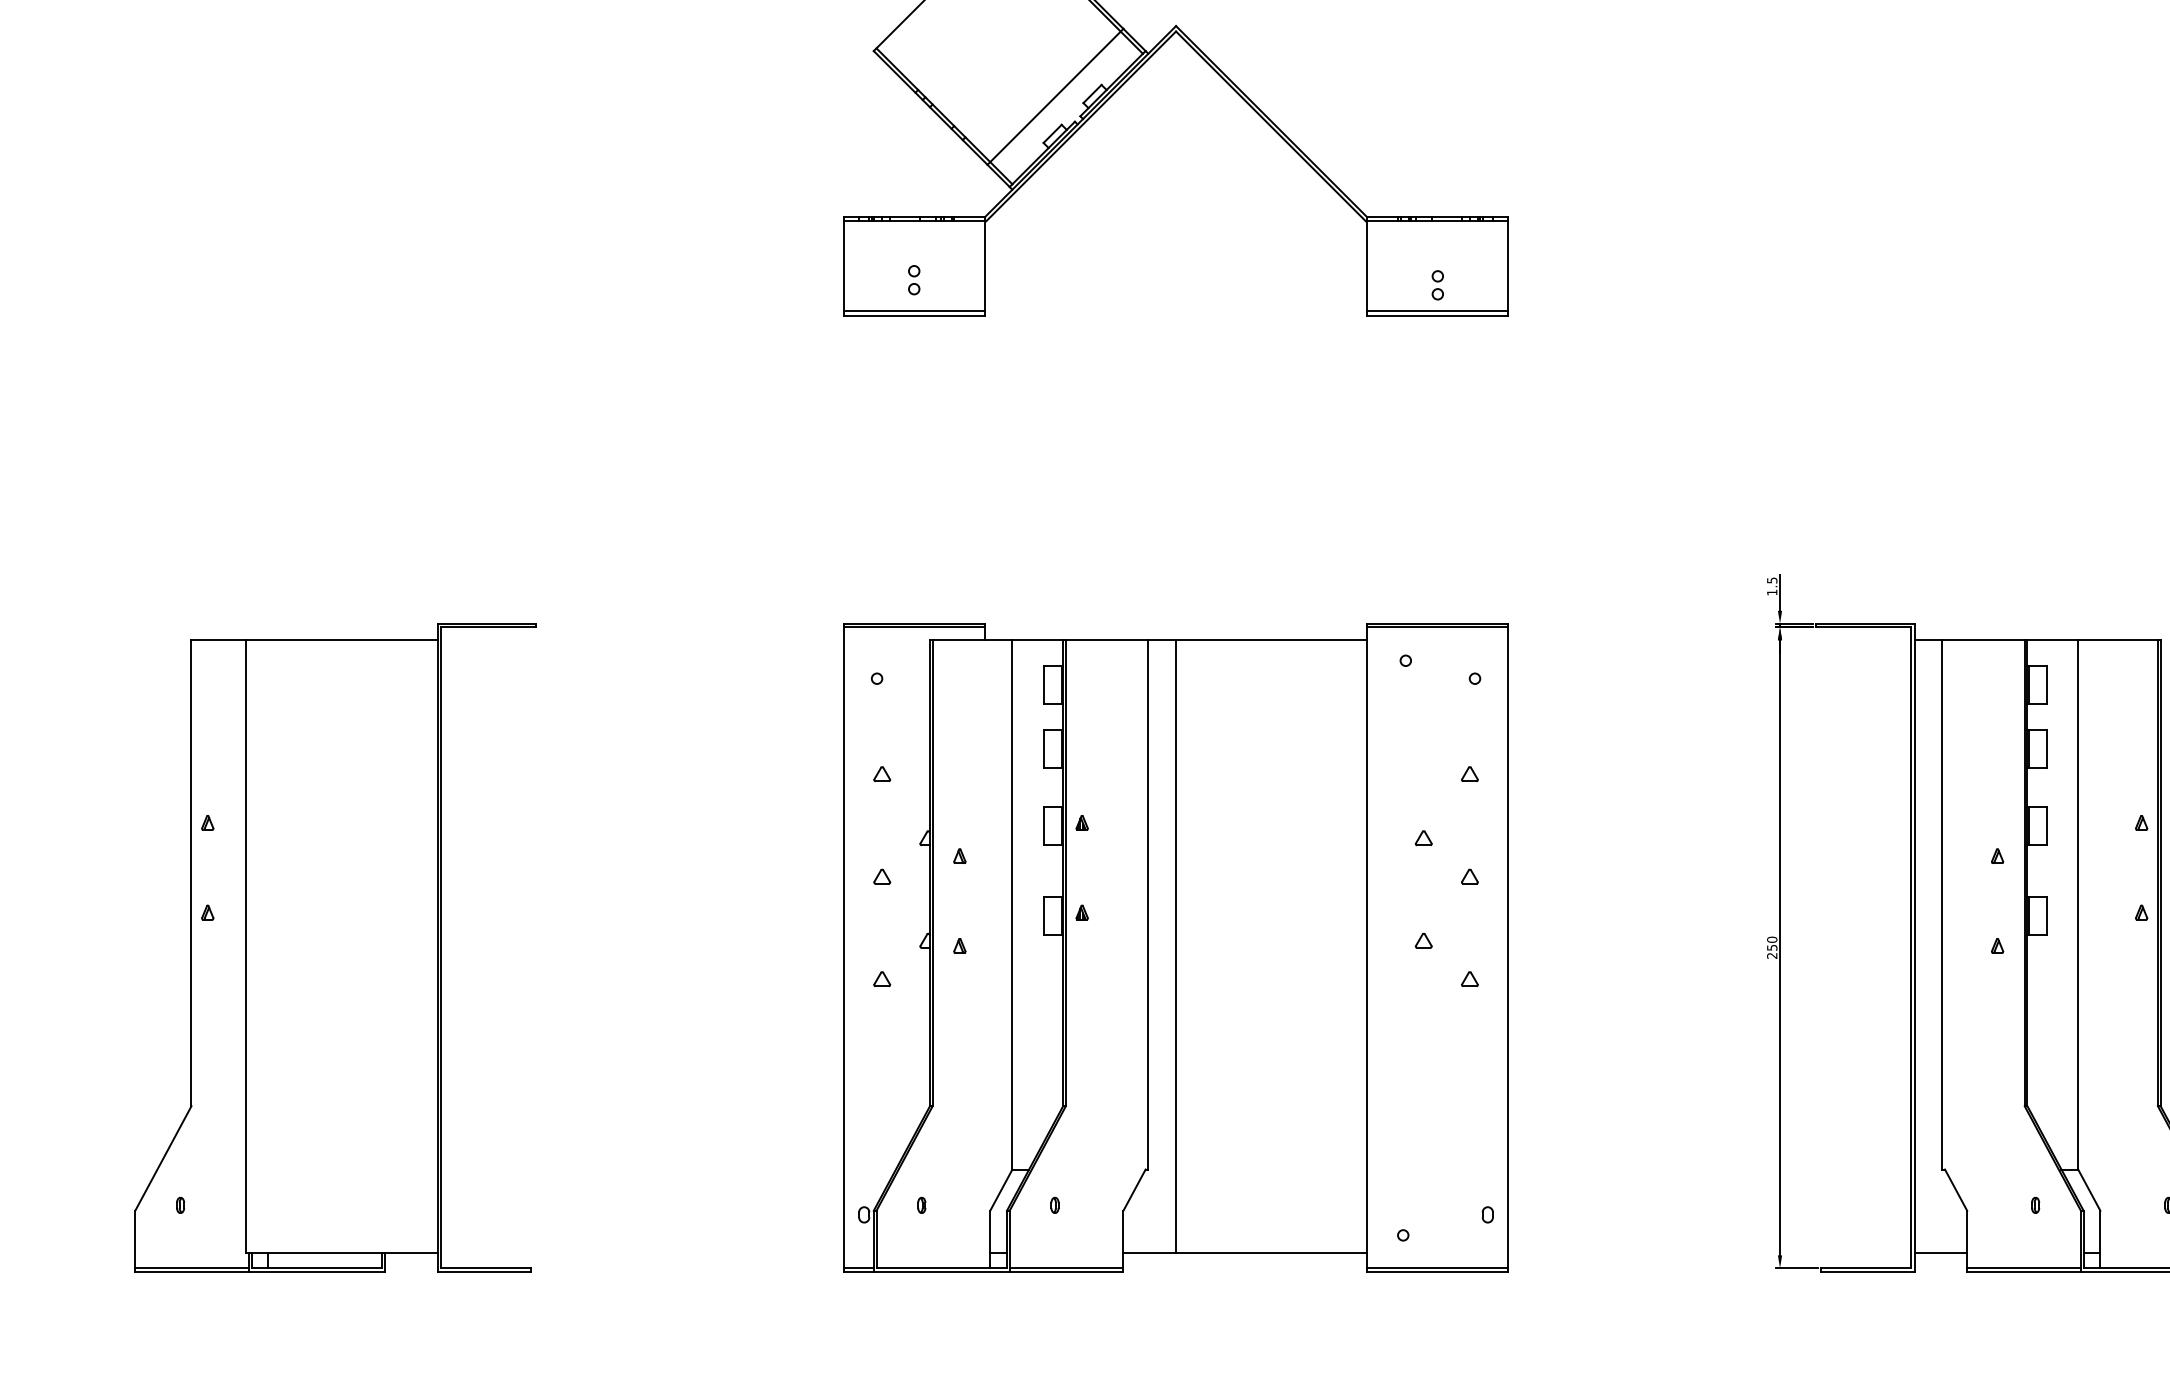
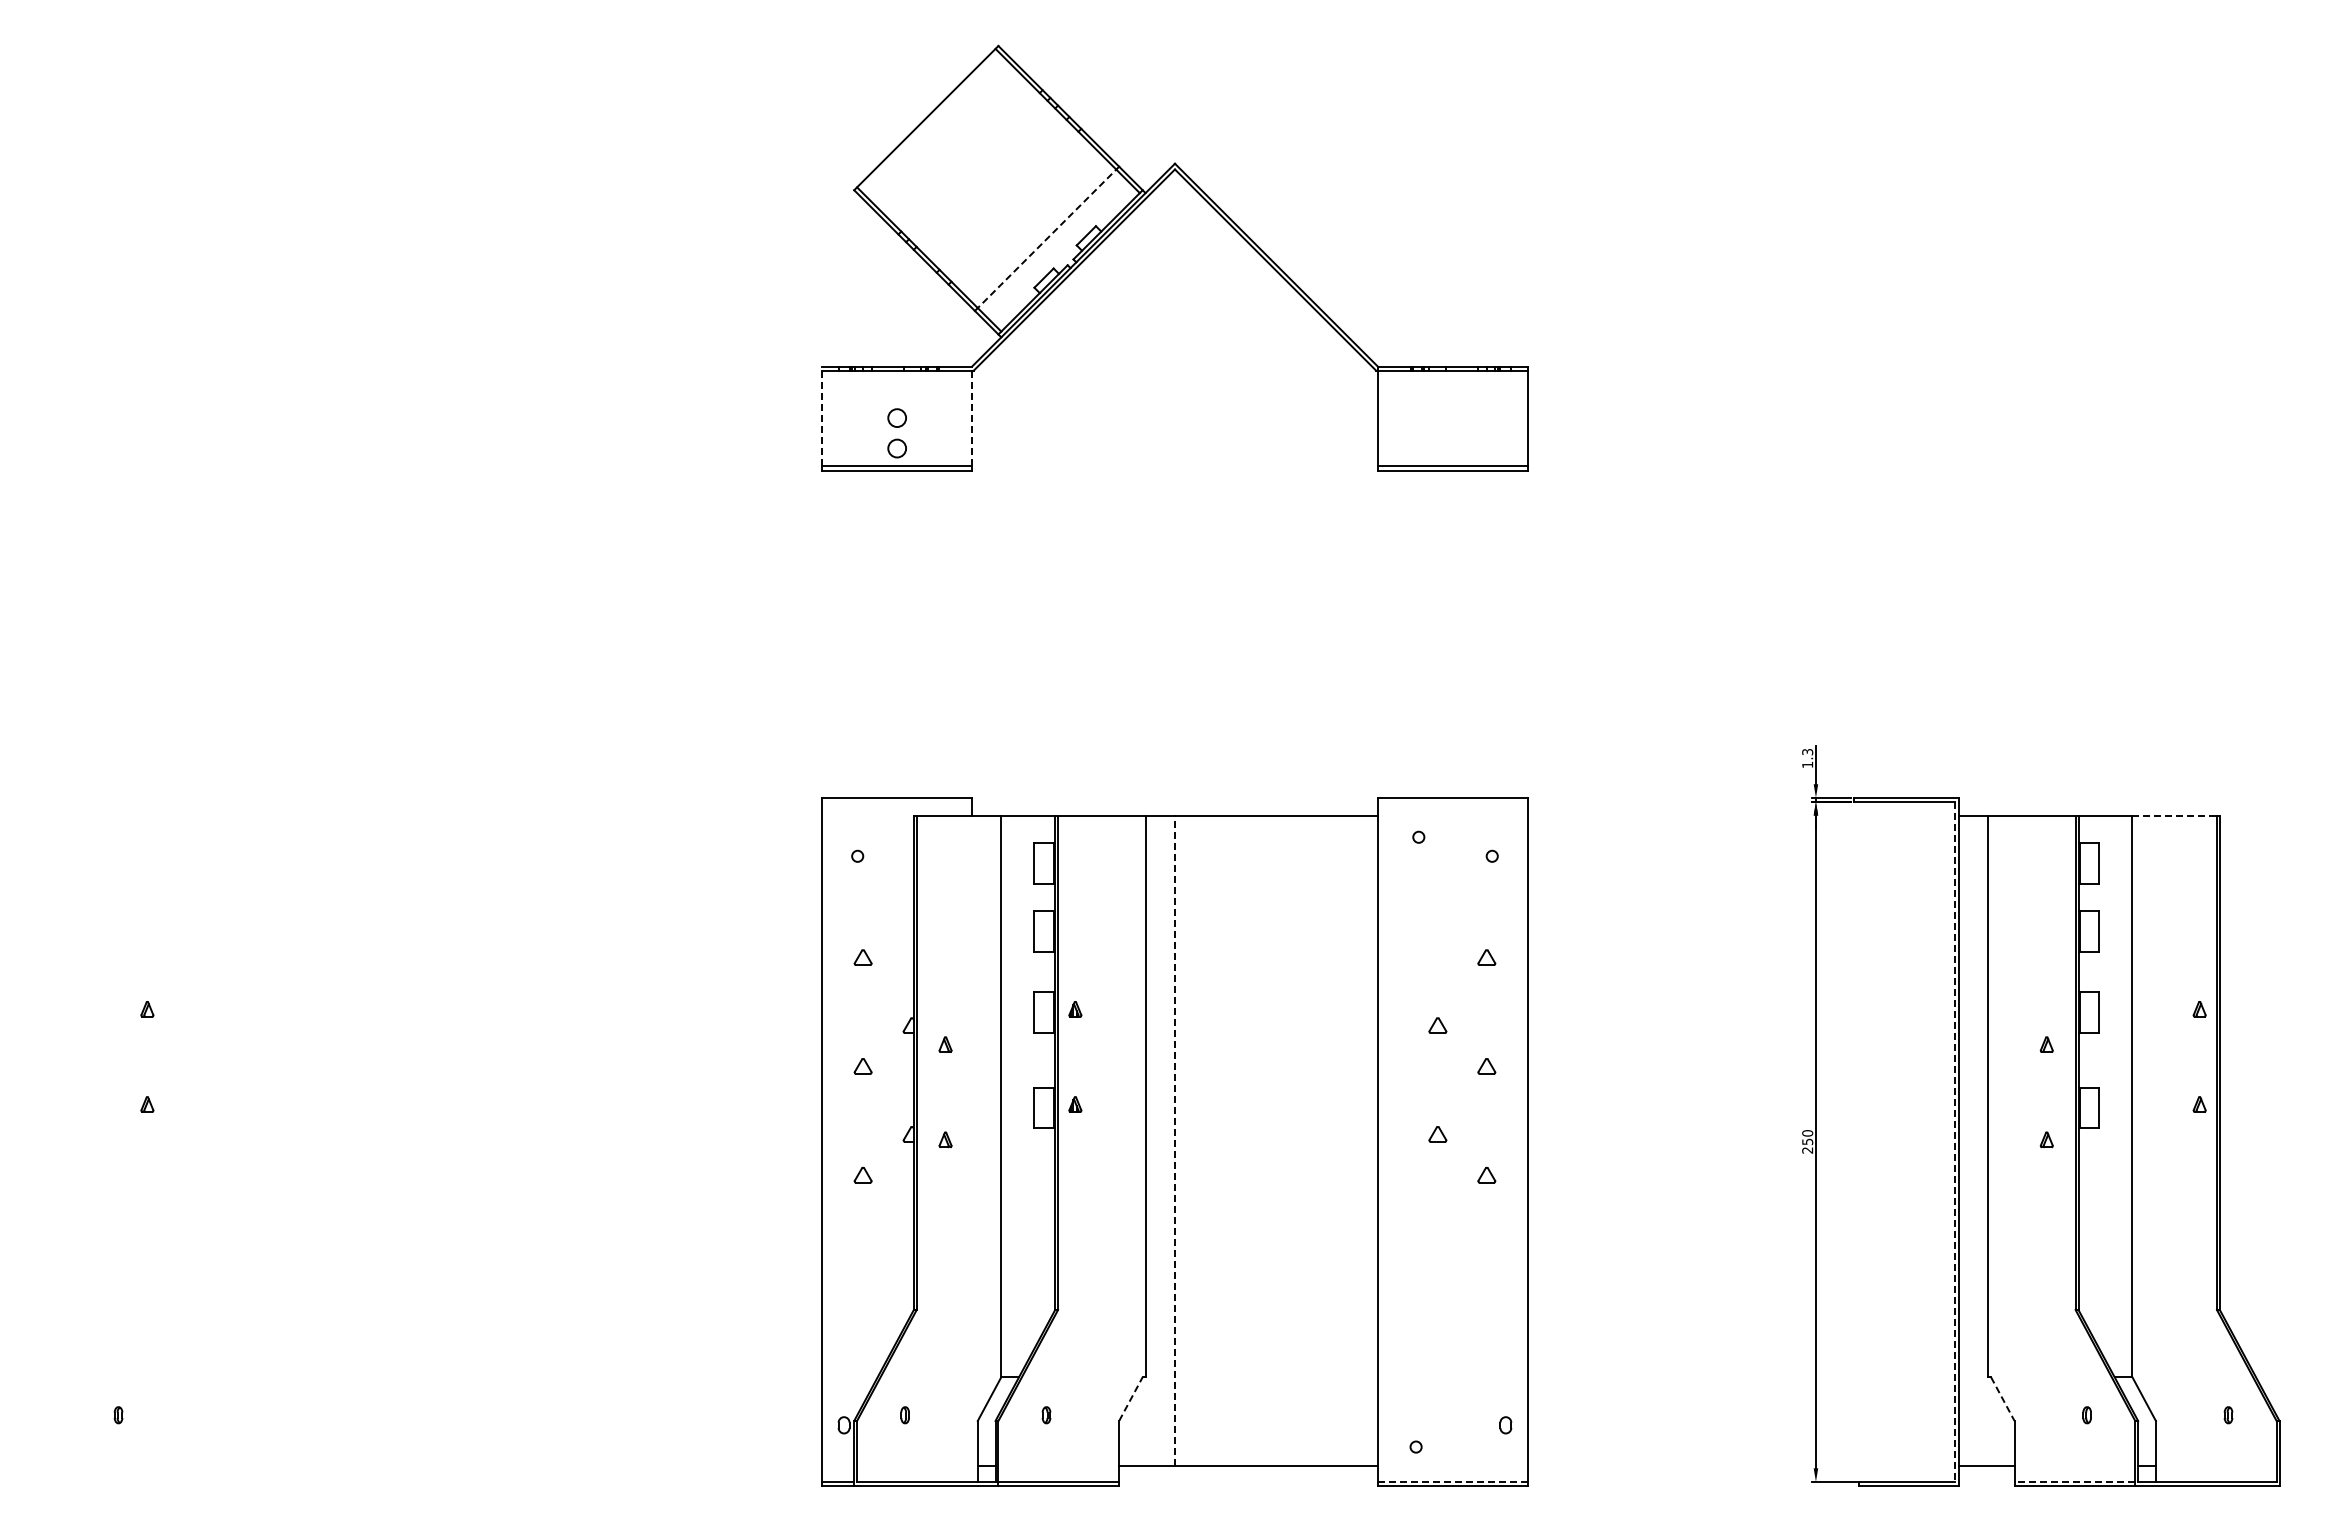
line: (1055, 96) -> (1047, 238), solid -> dashed
line: (843, 264) -> (822, 416), solid -> dashed
line: (984, 264) -> (971, 416), solid -> dashed
part: (913, 280) -> (896, 433), size x1.6
part: (1437, 285) -> (1452, 438), removed
text: (1772, 579) -> (1807, 751), 1.5 -> 1.3
line: (913, 627) -> (896, 801), removed
line: (1437, 627) -> (1452, 801), removed
line: (2118, 640) -> (2175, 815), solid -> dashed
line: (1175, 946) -> (1174, 1140), solid -> dashed
part: (335, 947) -> (282, 1141), removed
line: (1910, 947) -> (1954, 1141), solid -> dashed
line: (1134, 1190) -> (1130, 1399), solid -> dashed
line: (1955, 1190) -> (2002, 1399), solid -> dashed
line: (1437, 1267) -> (1452, 1481), solid -> dashed
line: (2023, 1267) -> (2074, 1481), solid -> dashed

